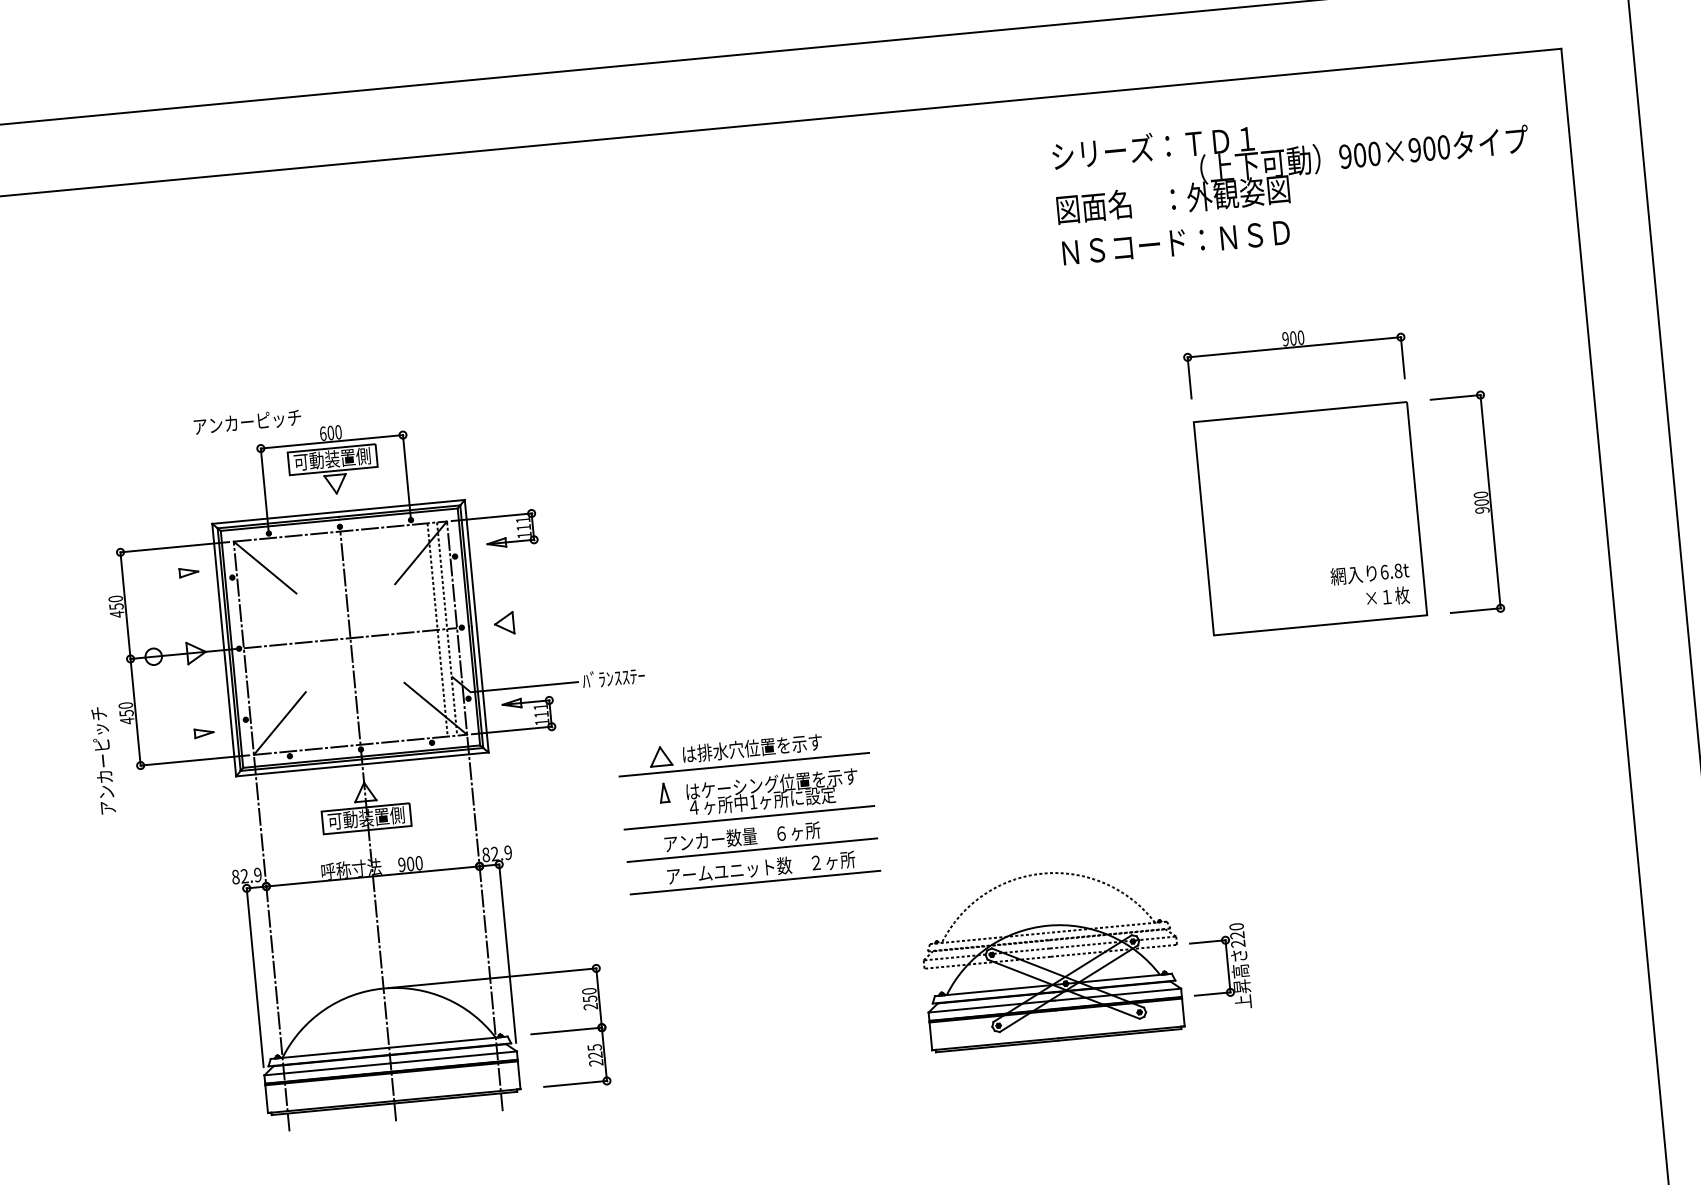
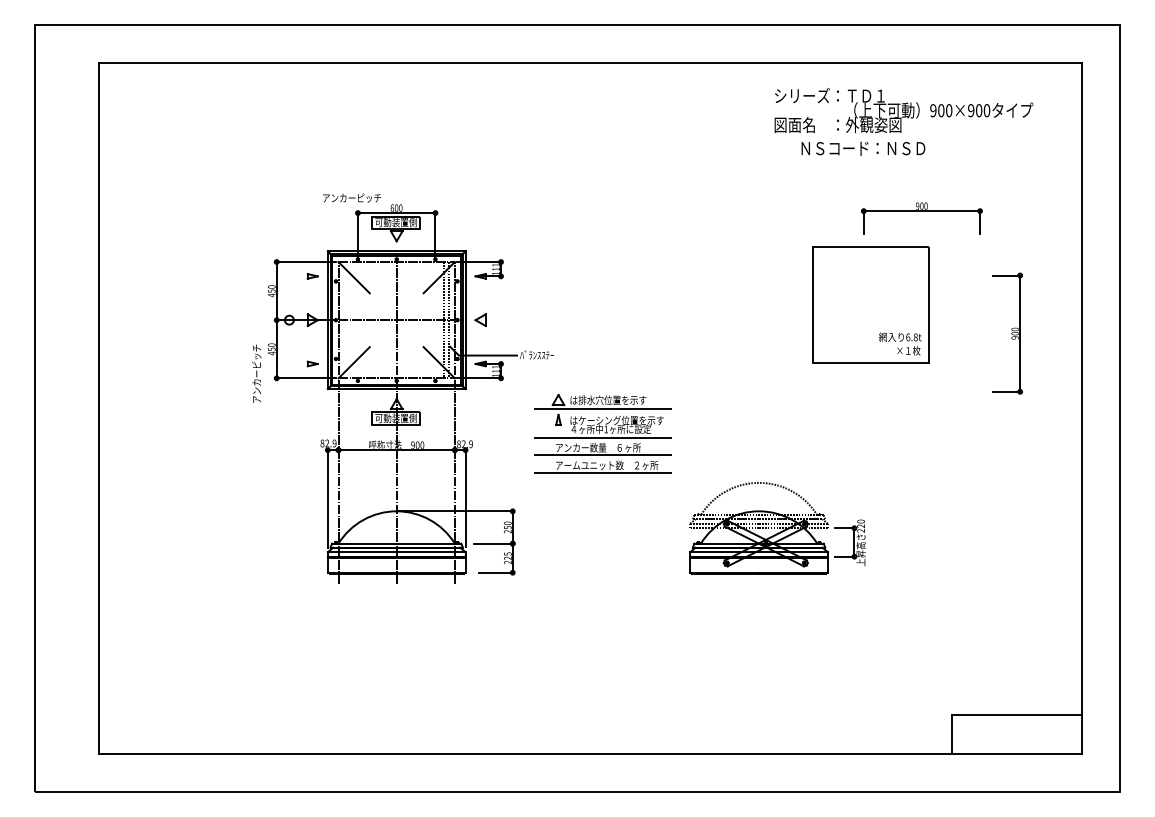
text: (1290, 161) -> (903, 110), moved
part: (1467, 503) -> (1007, 333), moved
part: (1309, 518) -> (870, 304), moved

